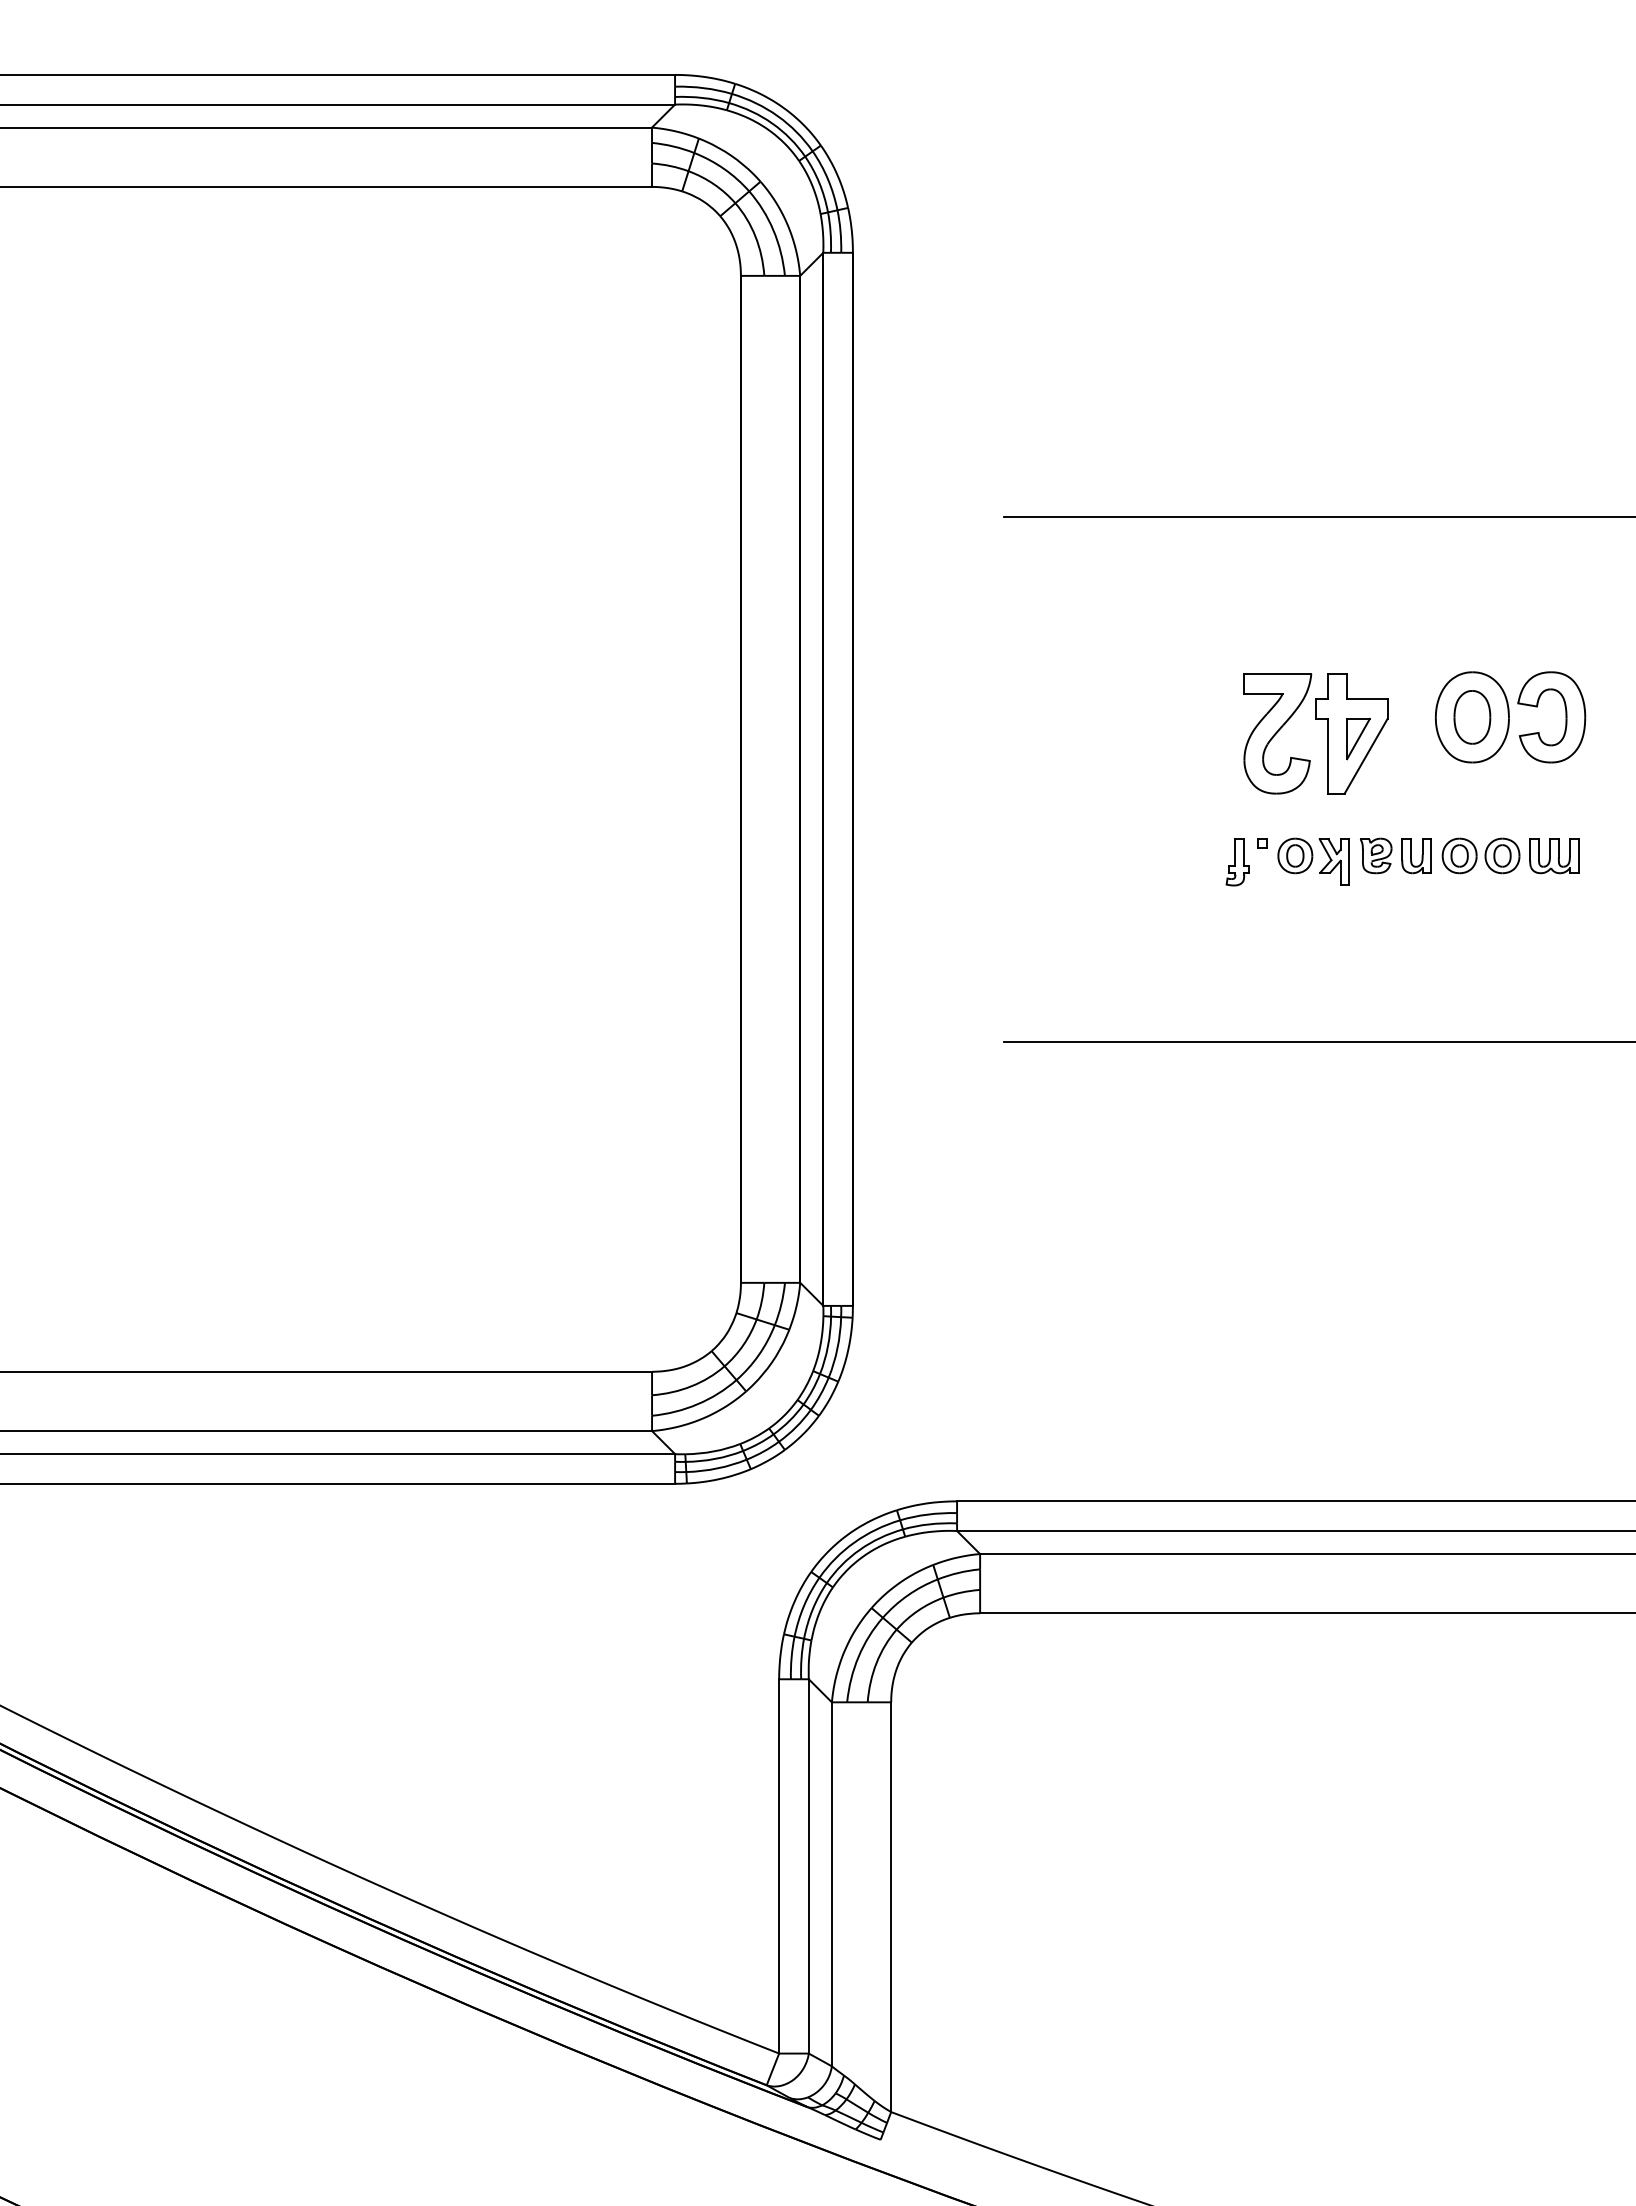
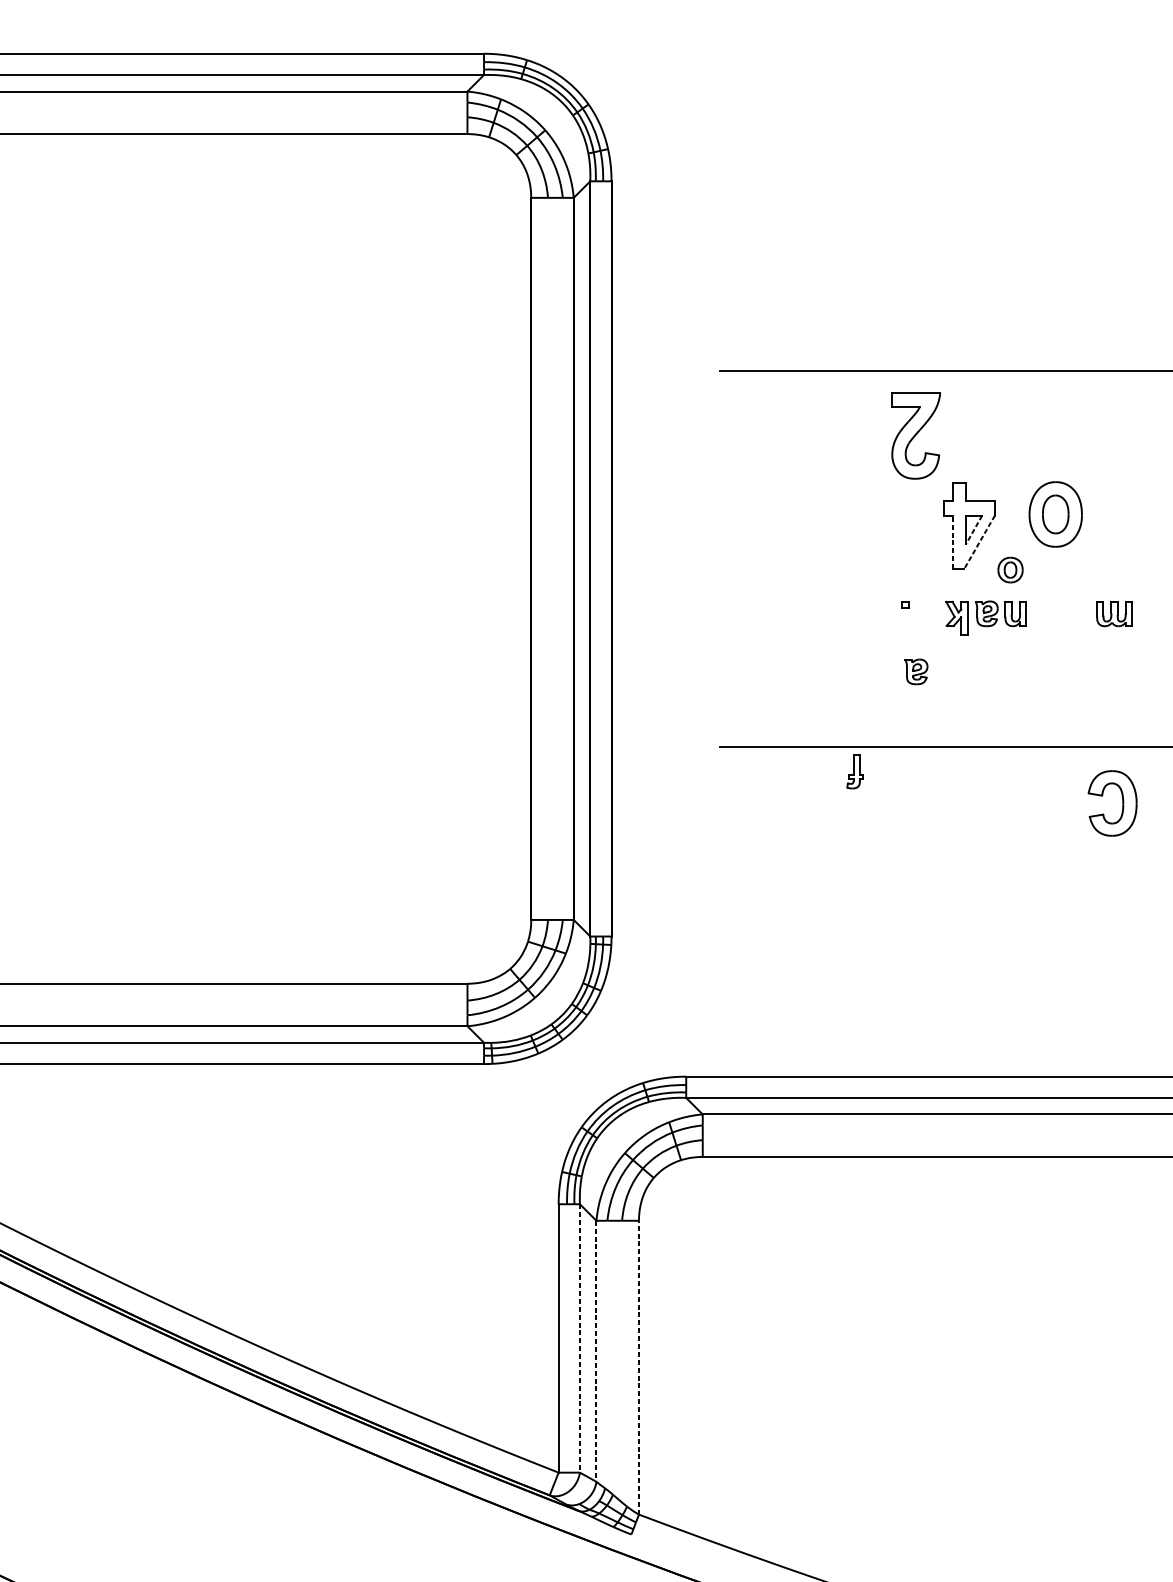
part: (1565, 717) -> (1122, 803), moved
part: (1277, 733) -> (916, 435), moved
line: (1358, 739) -> (974, 530), solid -> dashed
line: (1328, 755) -> (952, 541), solid -> dashed
line: (1365, 756) -> (979, 542), solid -> dashed
part: (1295, 855) -> (1010, 569), moved
part: (1480, 855) -> (1061, 613), removed
part: (1237, 862) -> (855, 771), moved
part: (1278, 936) -> (916, 671), added
line: (808, 1866) -> (579, 1338), solid -> dashed
line: (831, 1884) -> (596, 1351), solid -> dashed
line: (891, 1907) -> (639, 1367), solid -> dashed

